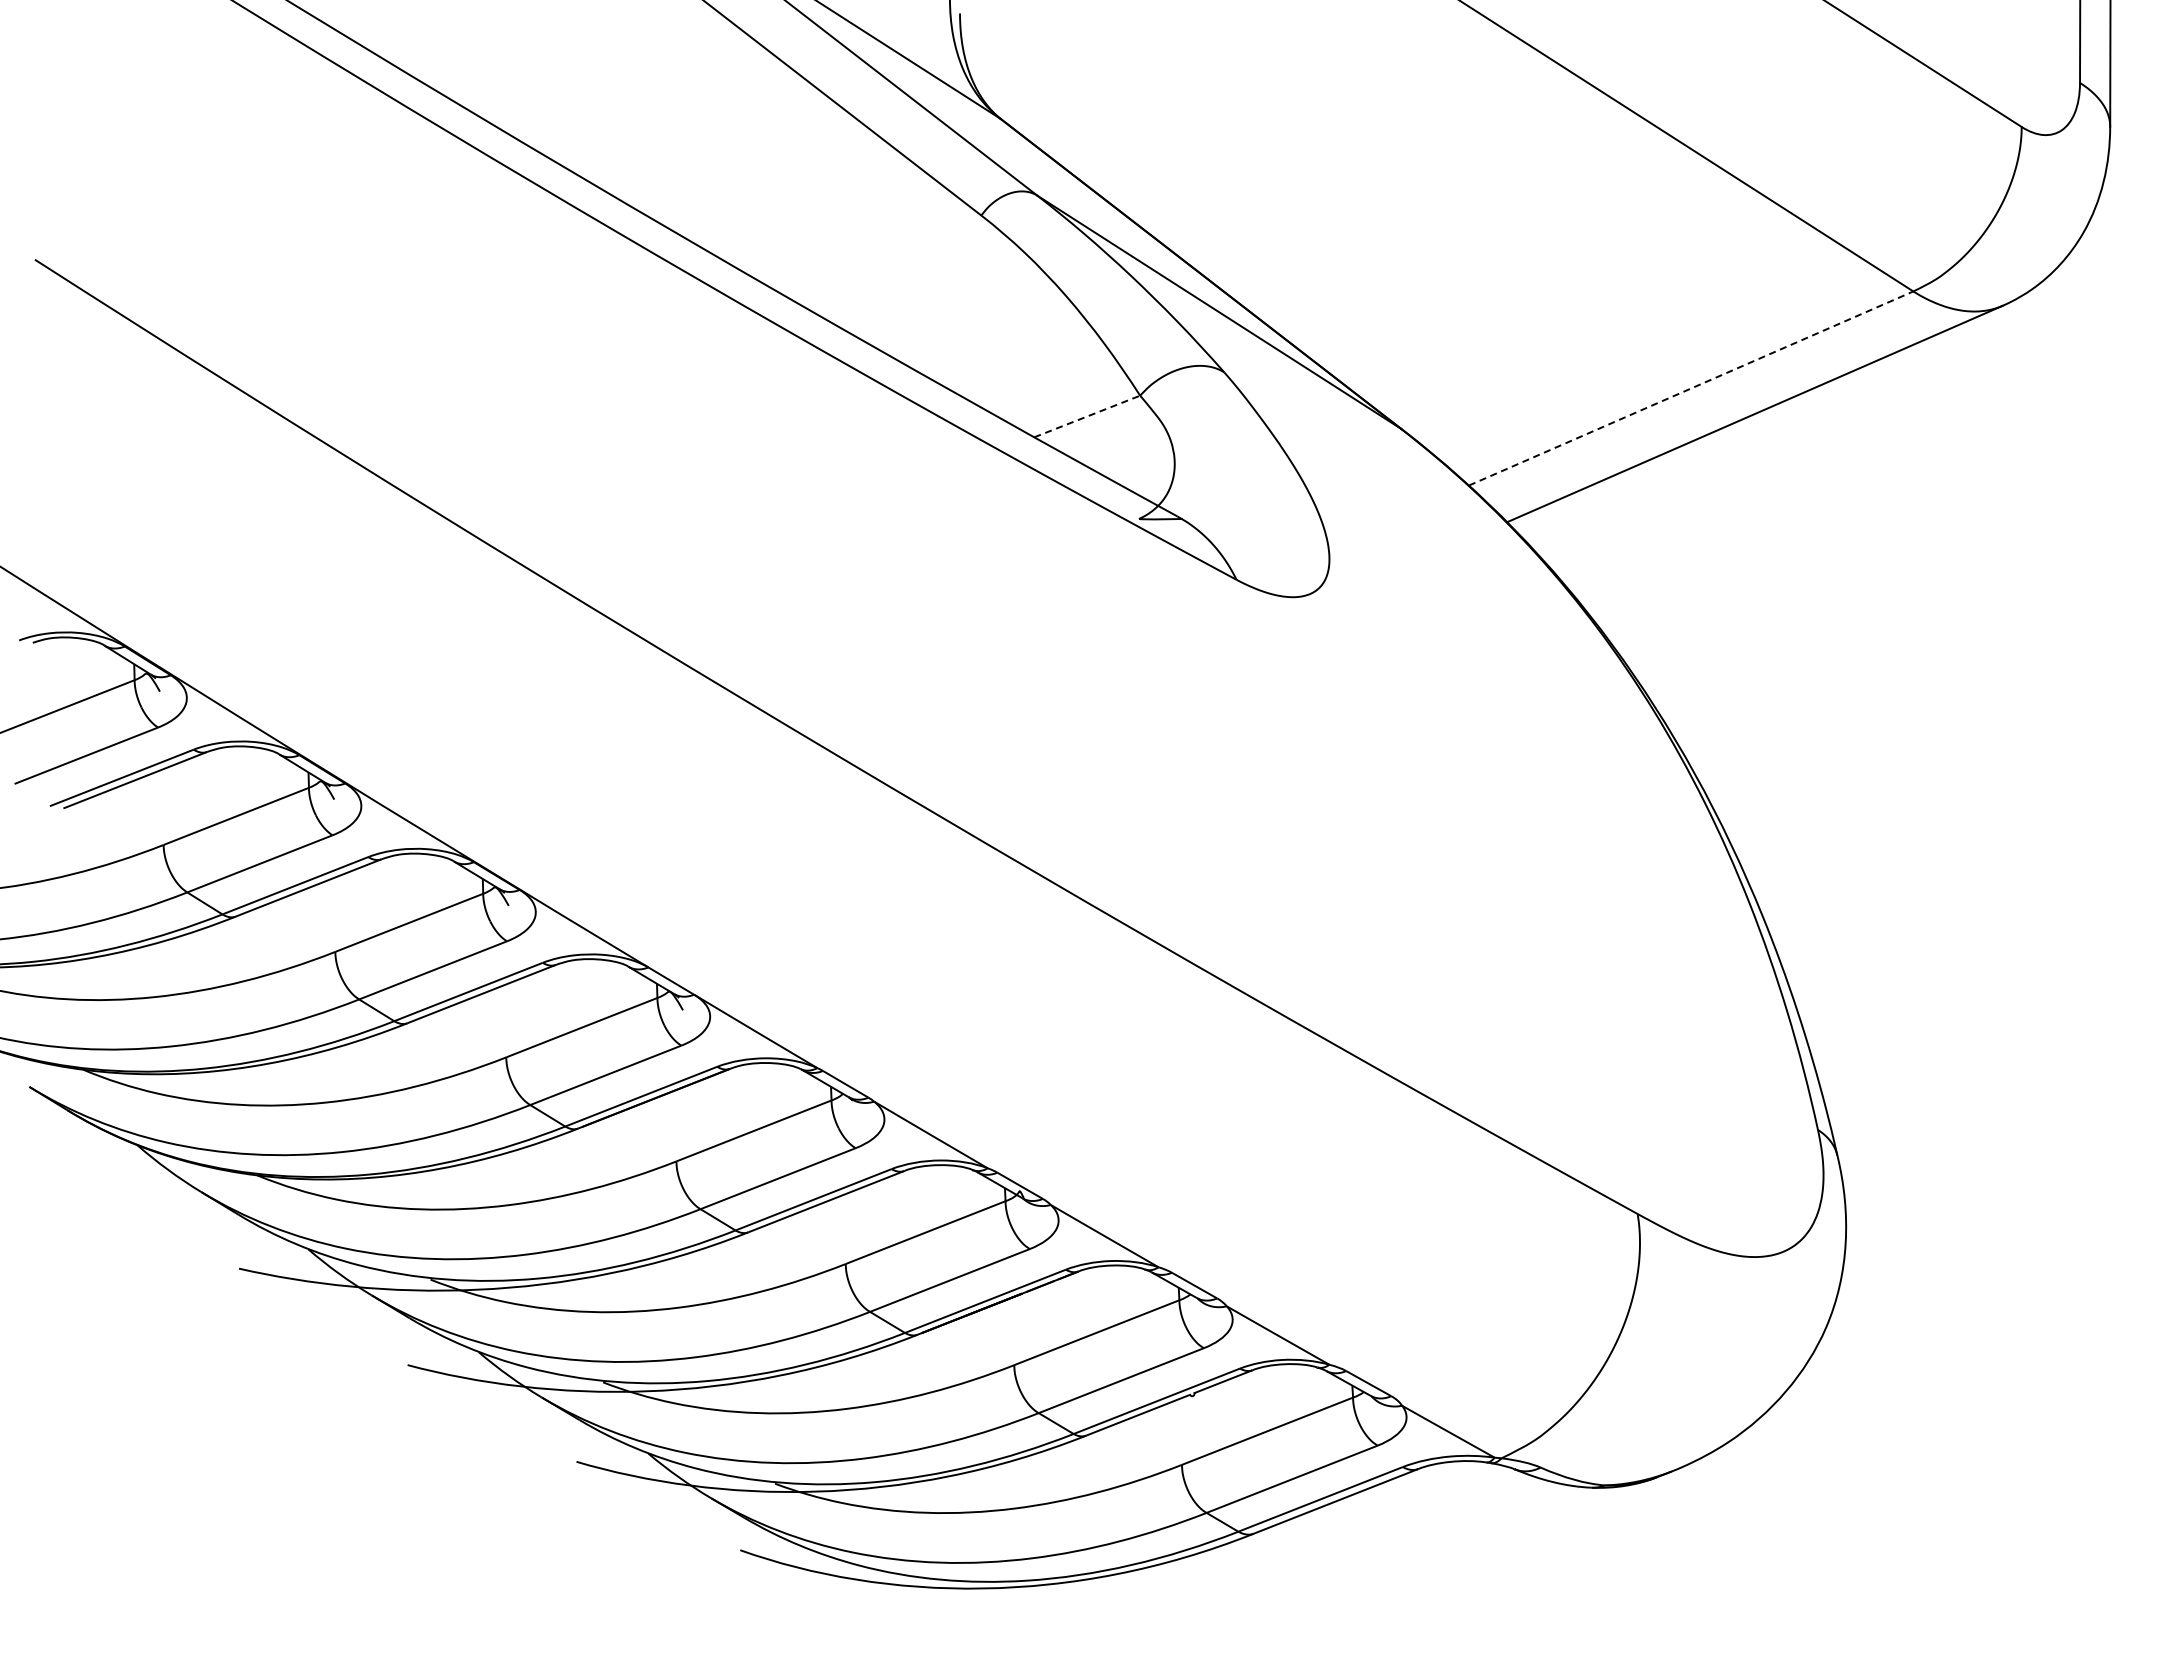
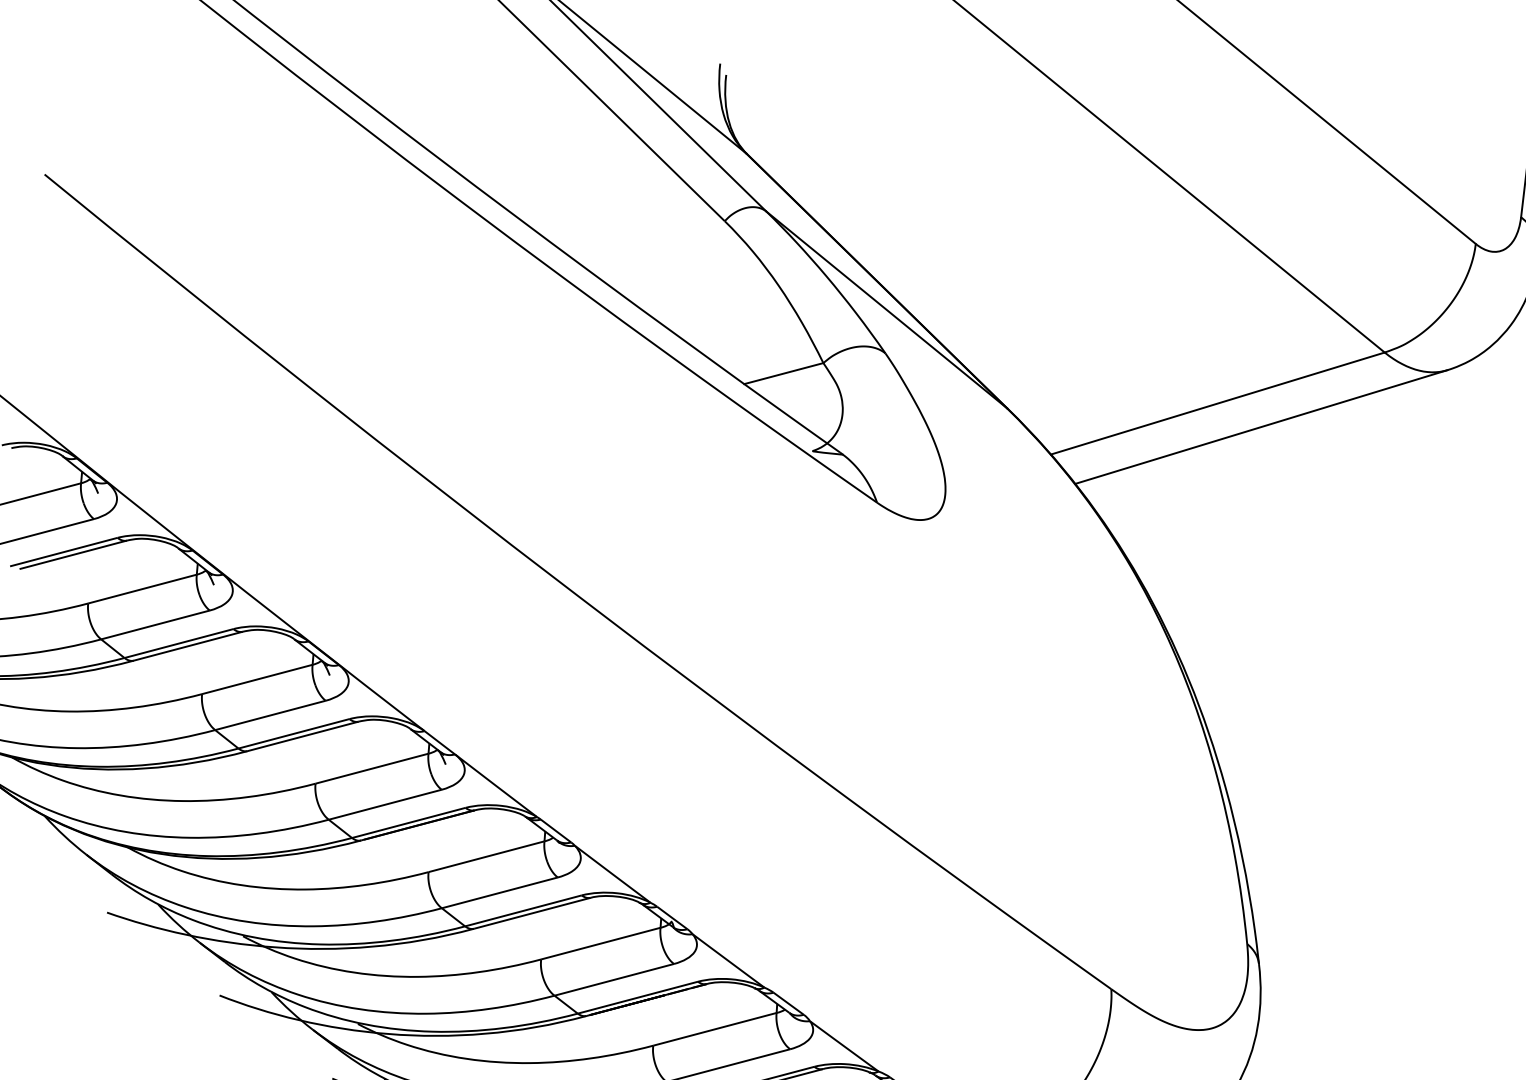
line: (1691, 388) -> (1218, 403), dashed -> solid
line: (1087, 416) -> (784, 373), dashed -> solid

